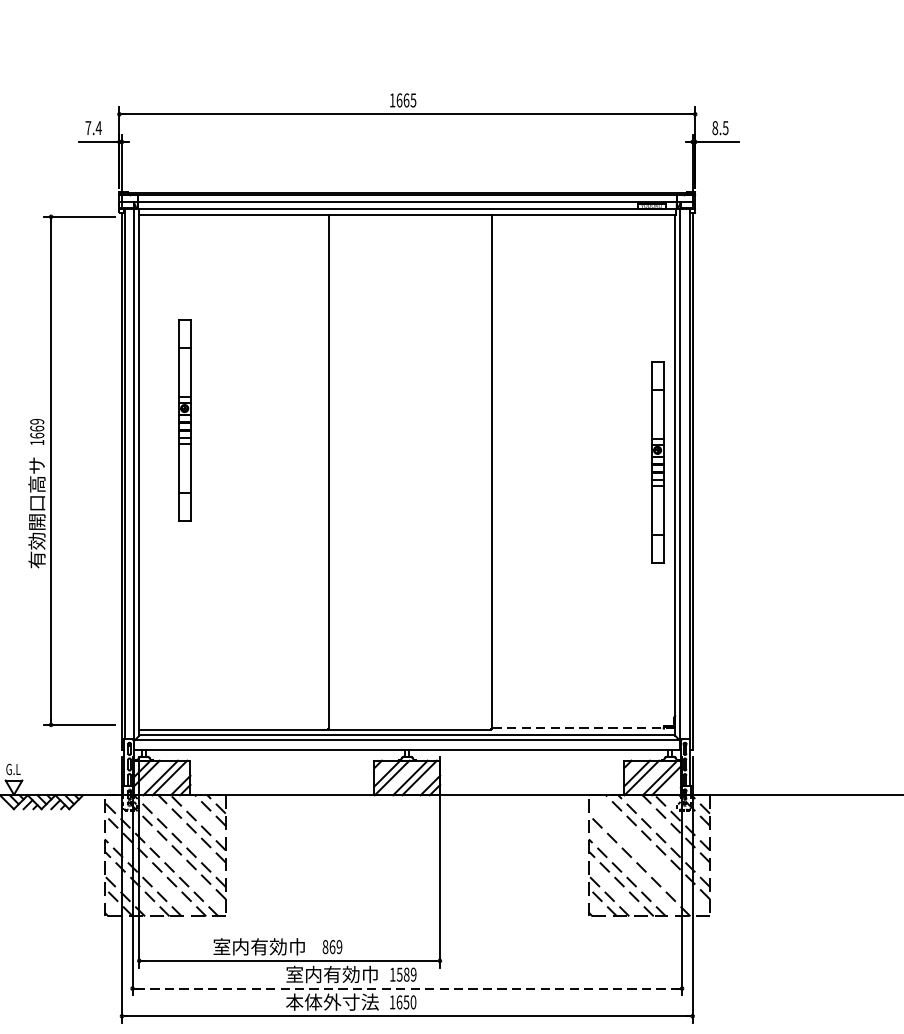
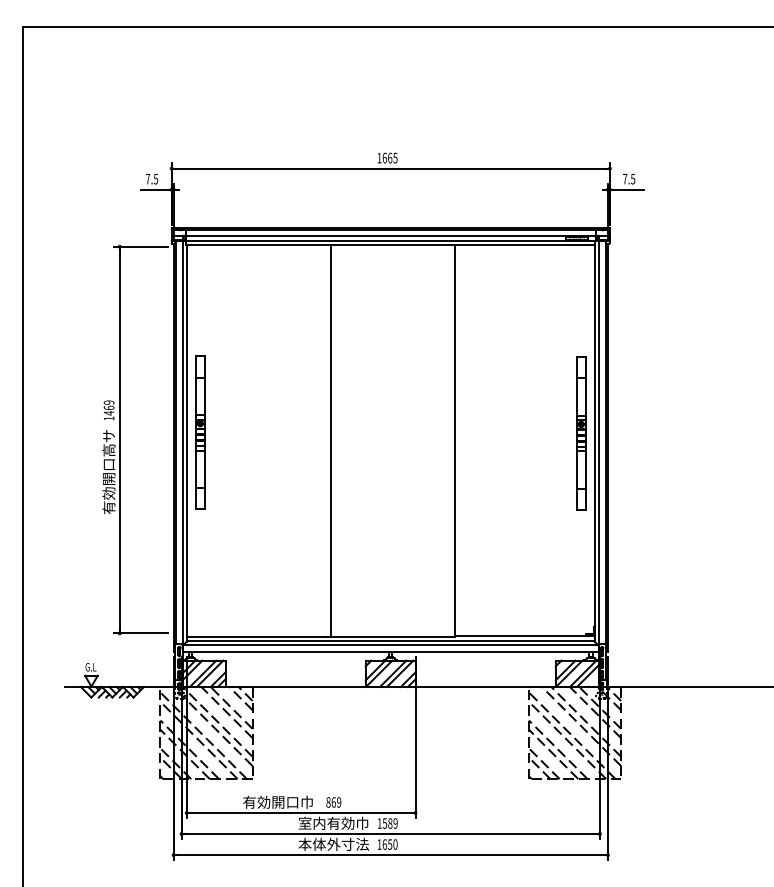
text: (715, 127) -> (625, 178), 8.5 -> 7.5
text: (98, 128) -> (155, 179), 7.4 -> 7.5
part: (184, 420) -> (200, 432), moved
text: (36, 435) -> (108, 413), 1669 -> 1469
line: (584, 728) -> (525, 636), dashed -> solid
line: (644, 859) -> (571, 735), added
text: (249, 945) -> (270, 801), 室内有効巾 -> 有効開口巾
line: (406, 989) -> (390, 834), dashed -> solid

